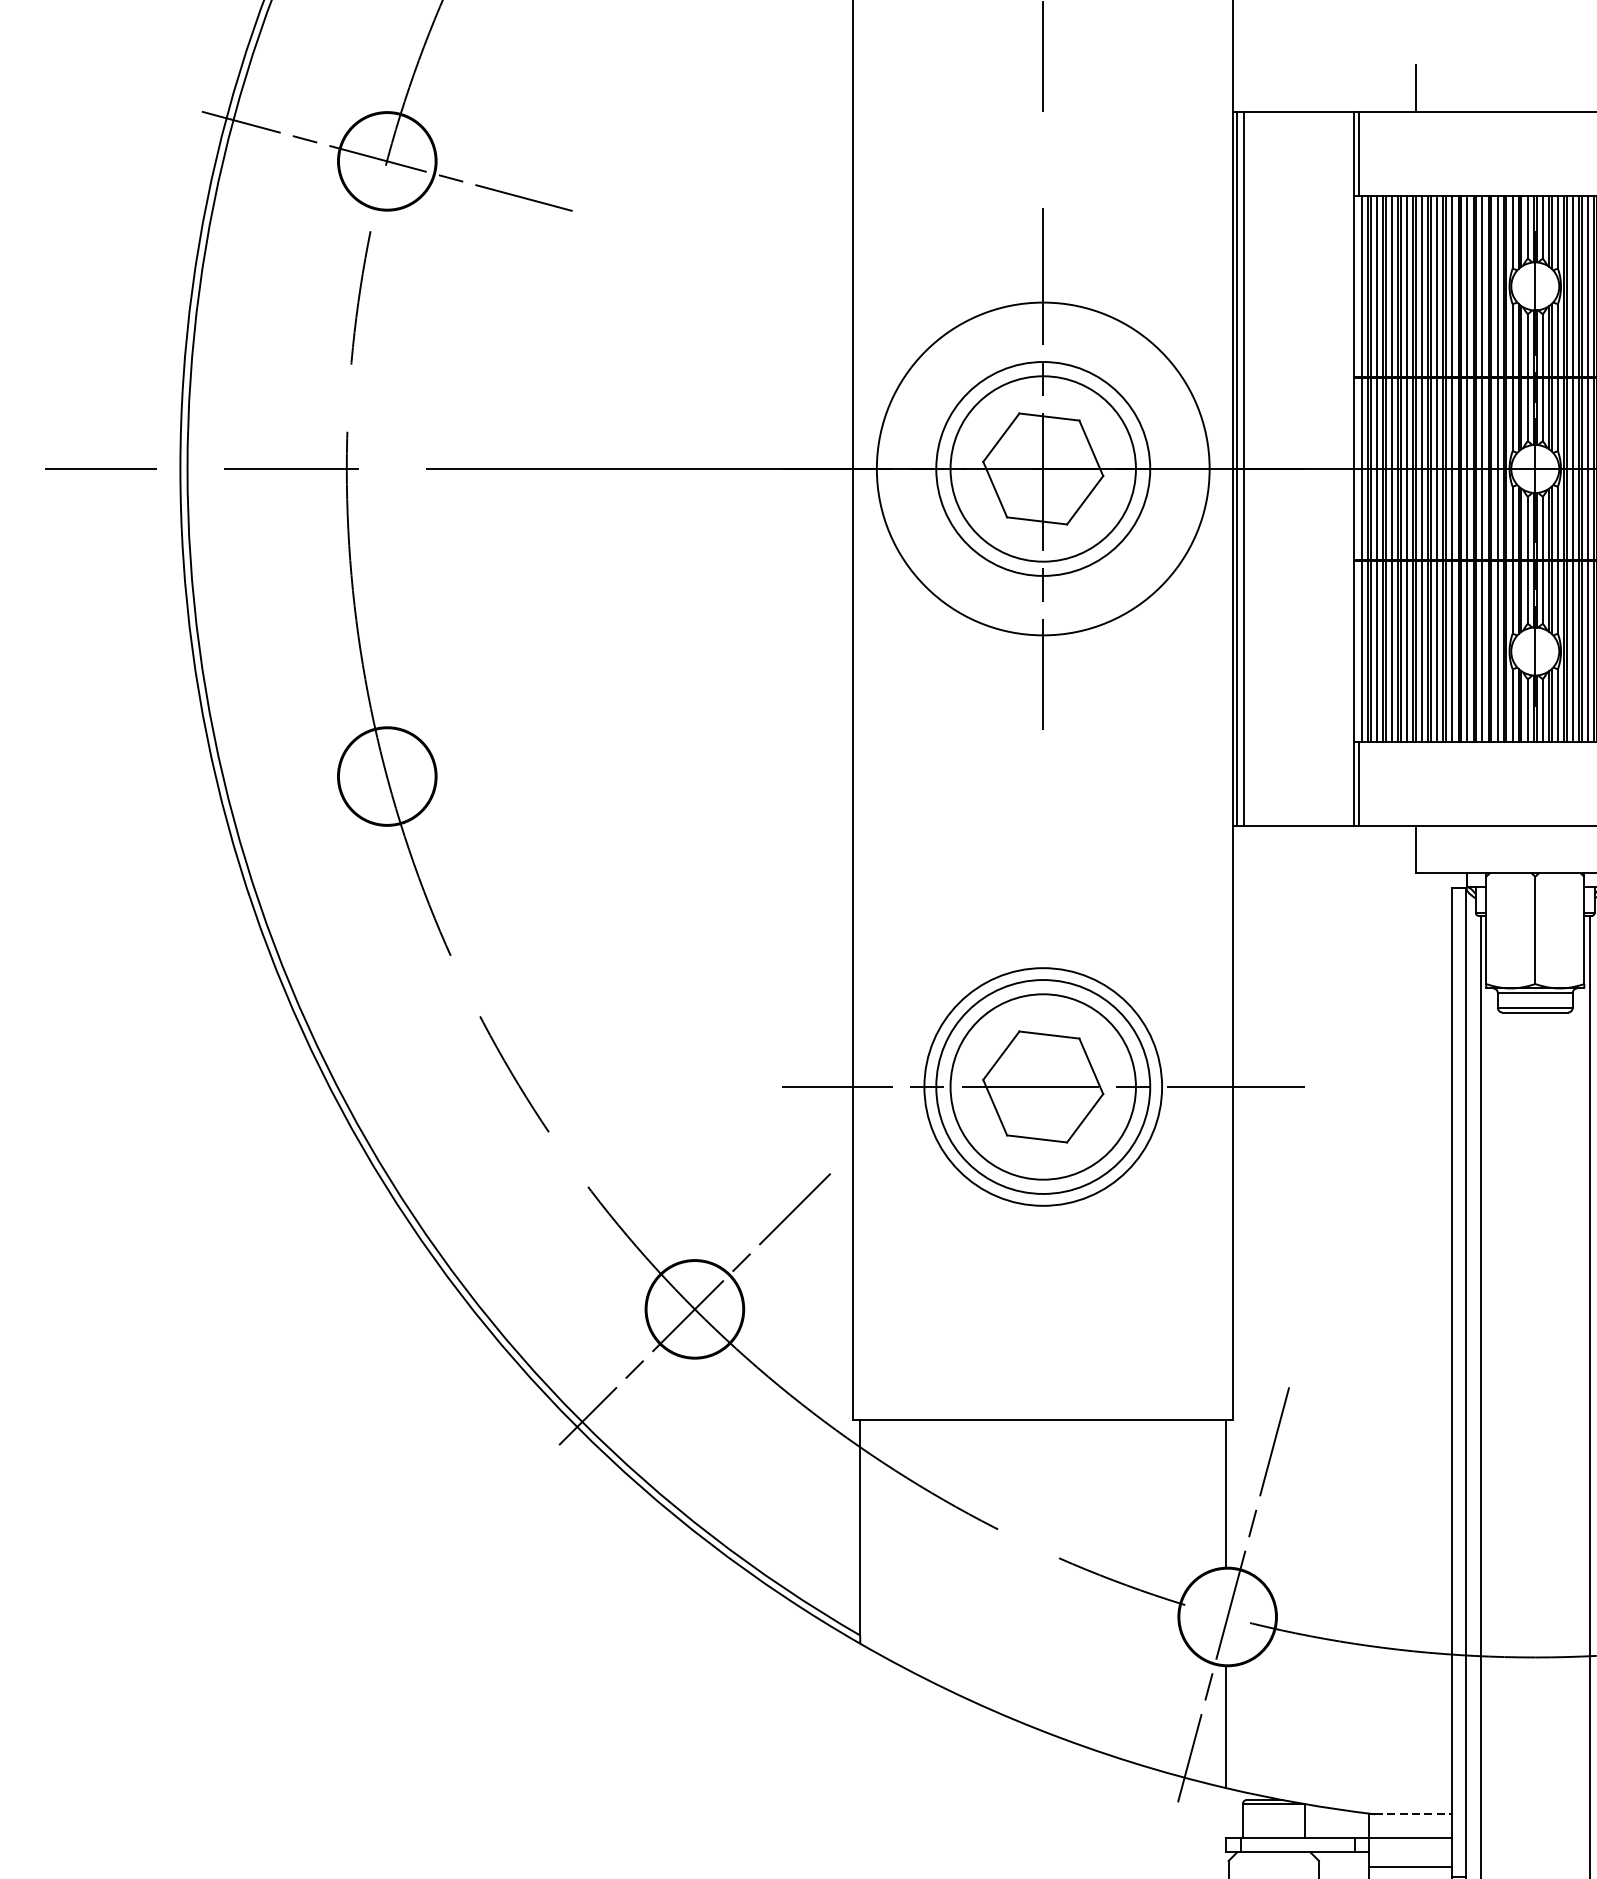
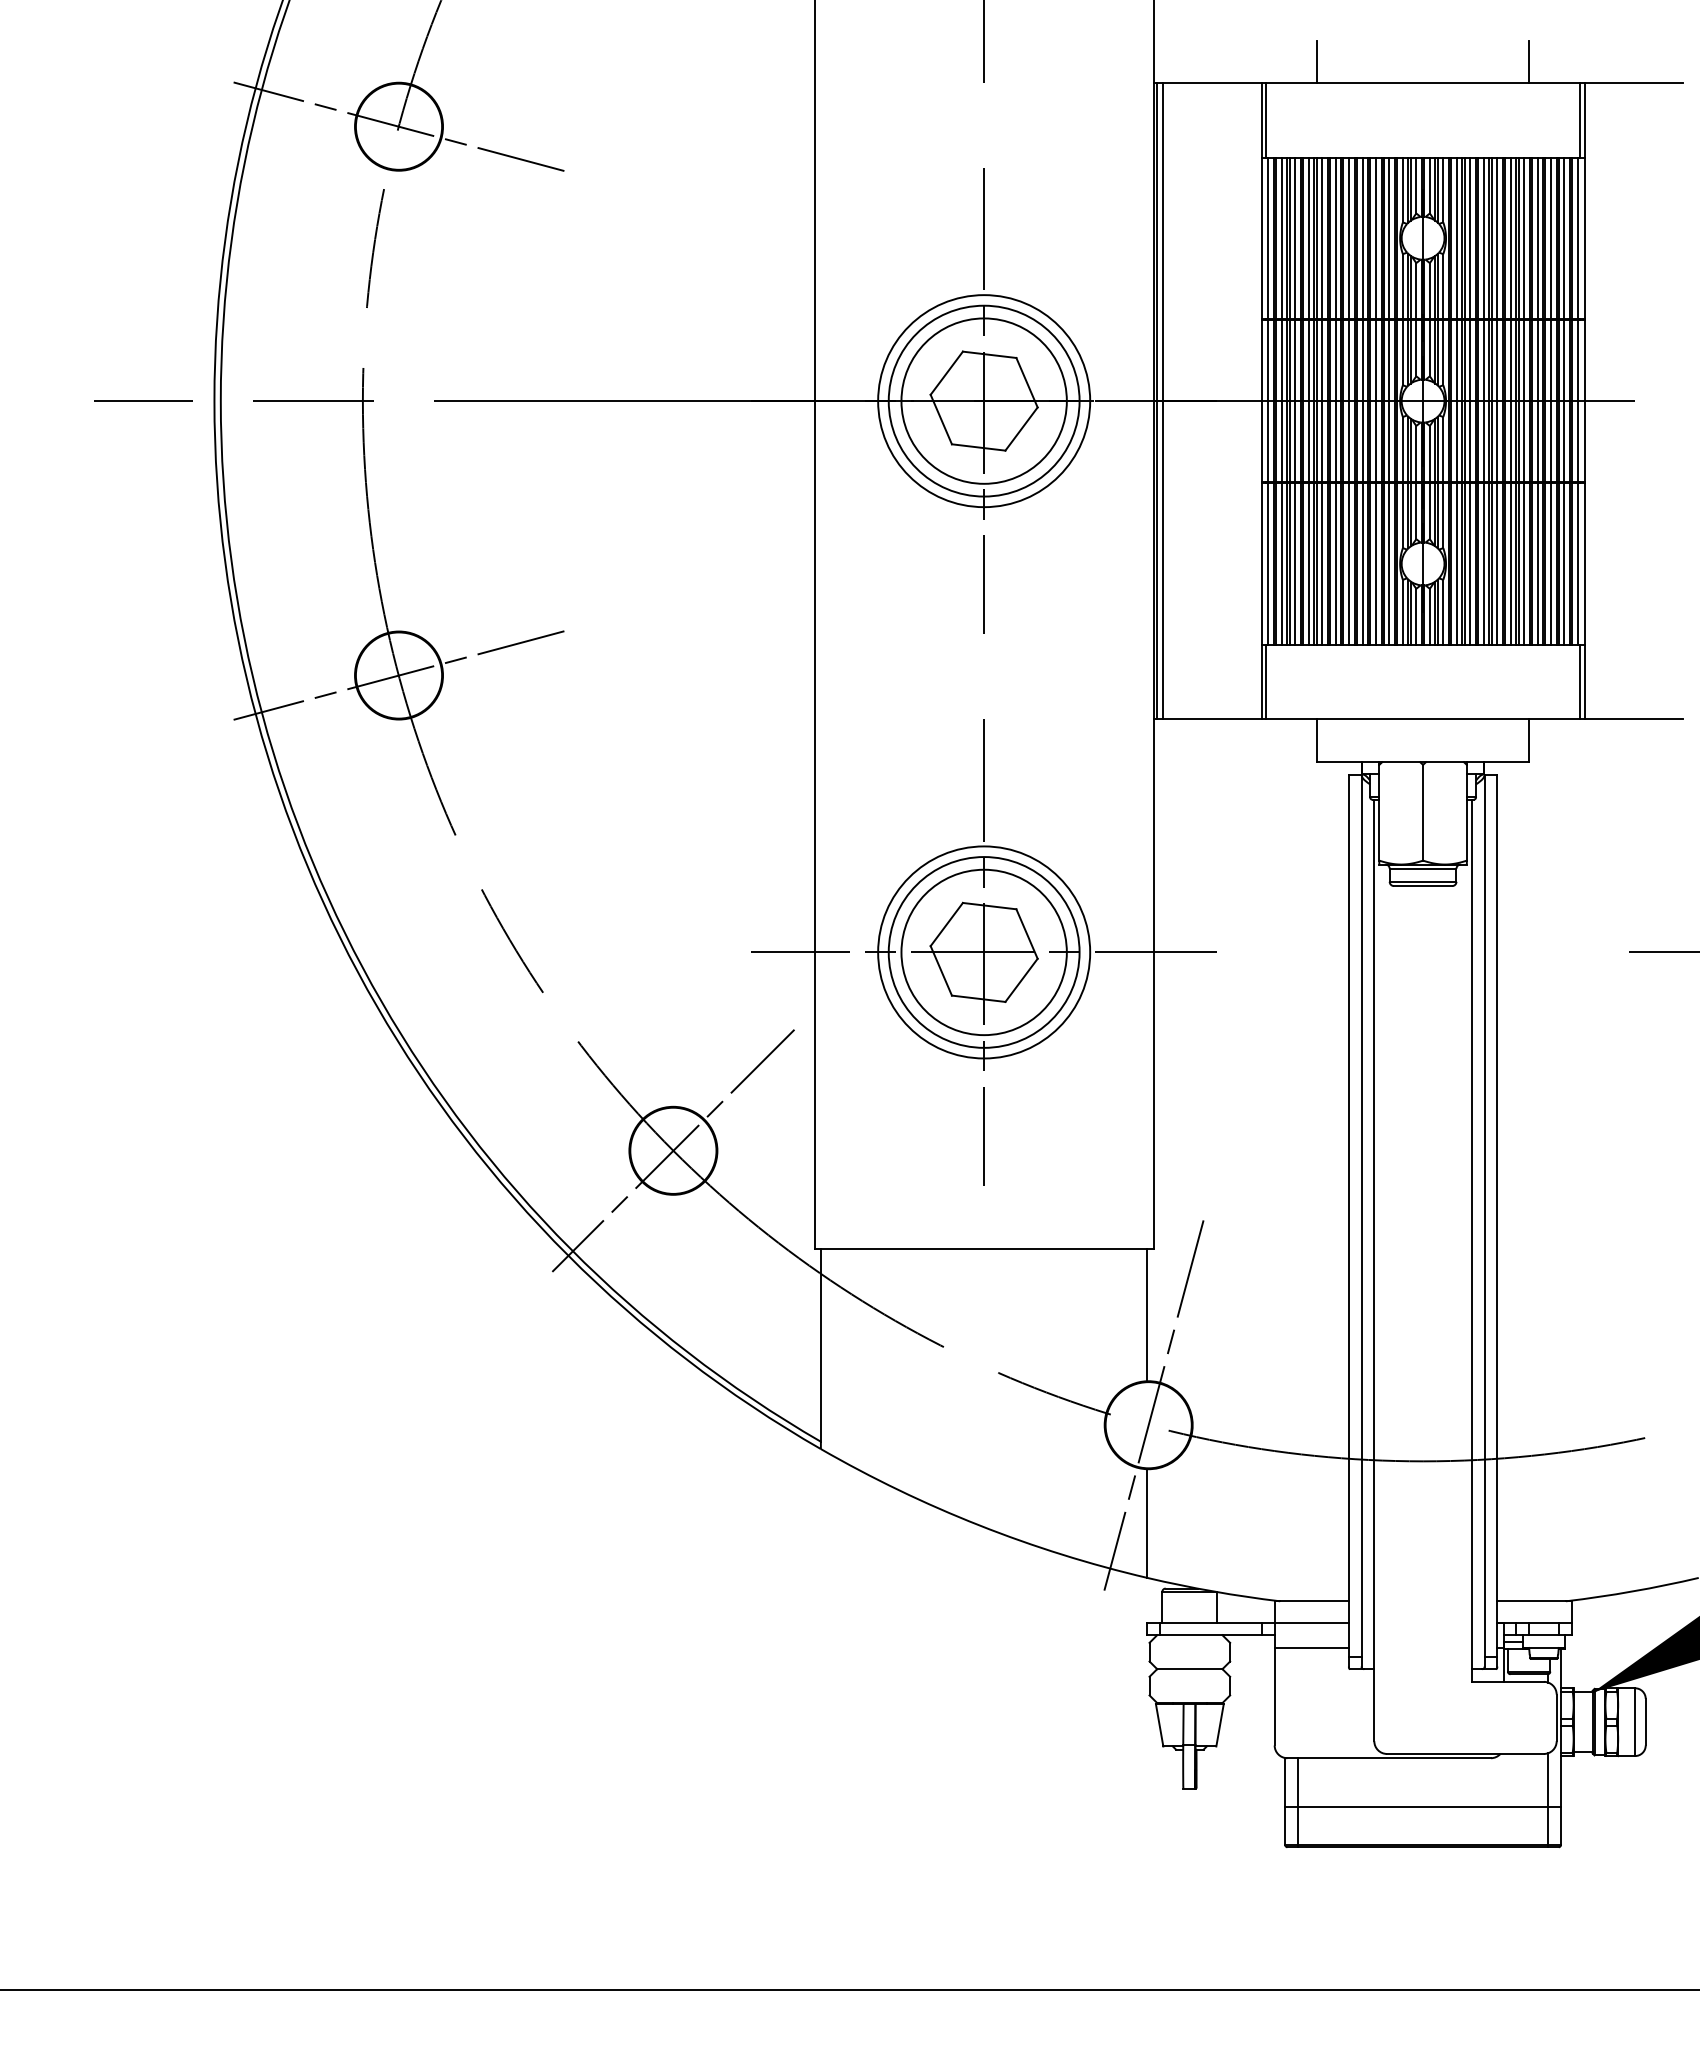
circle: (1043, 469) -> (984, 401), size x0.71
line: (386, 776) -> (398, 675), added
line: (1043, 1087) -> (984, 952), added
line: (1414, 1814) -> (1315, 1601), dashed -> solid

